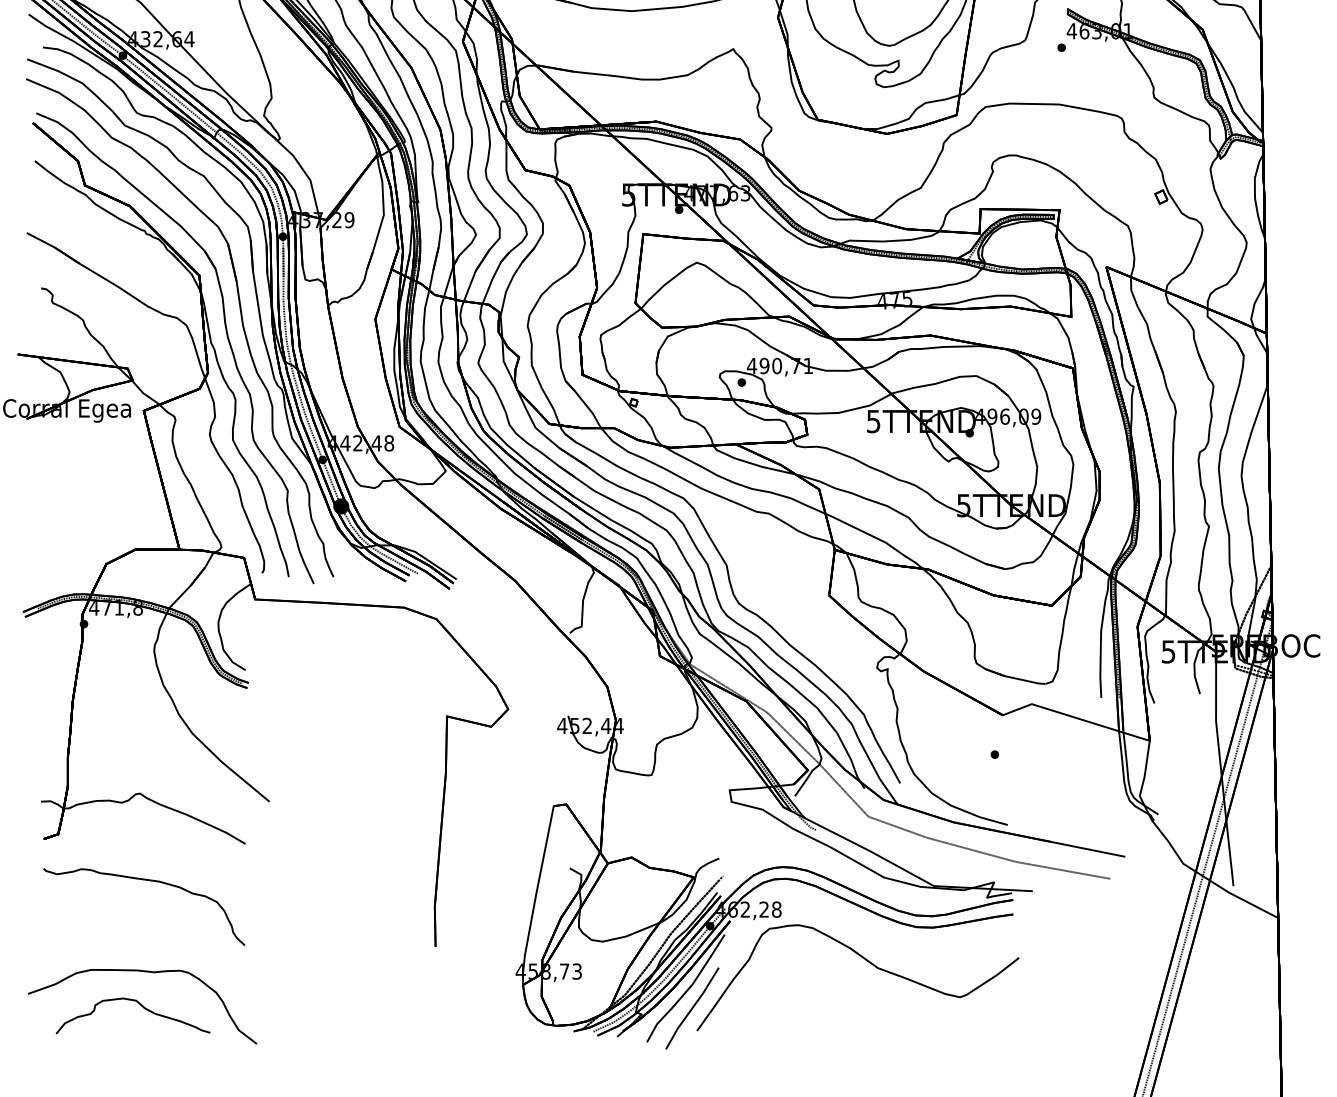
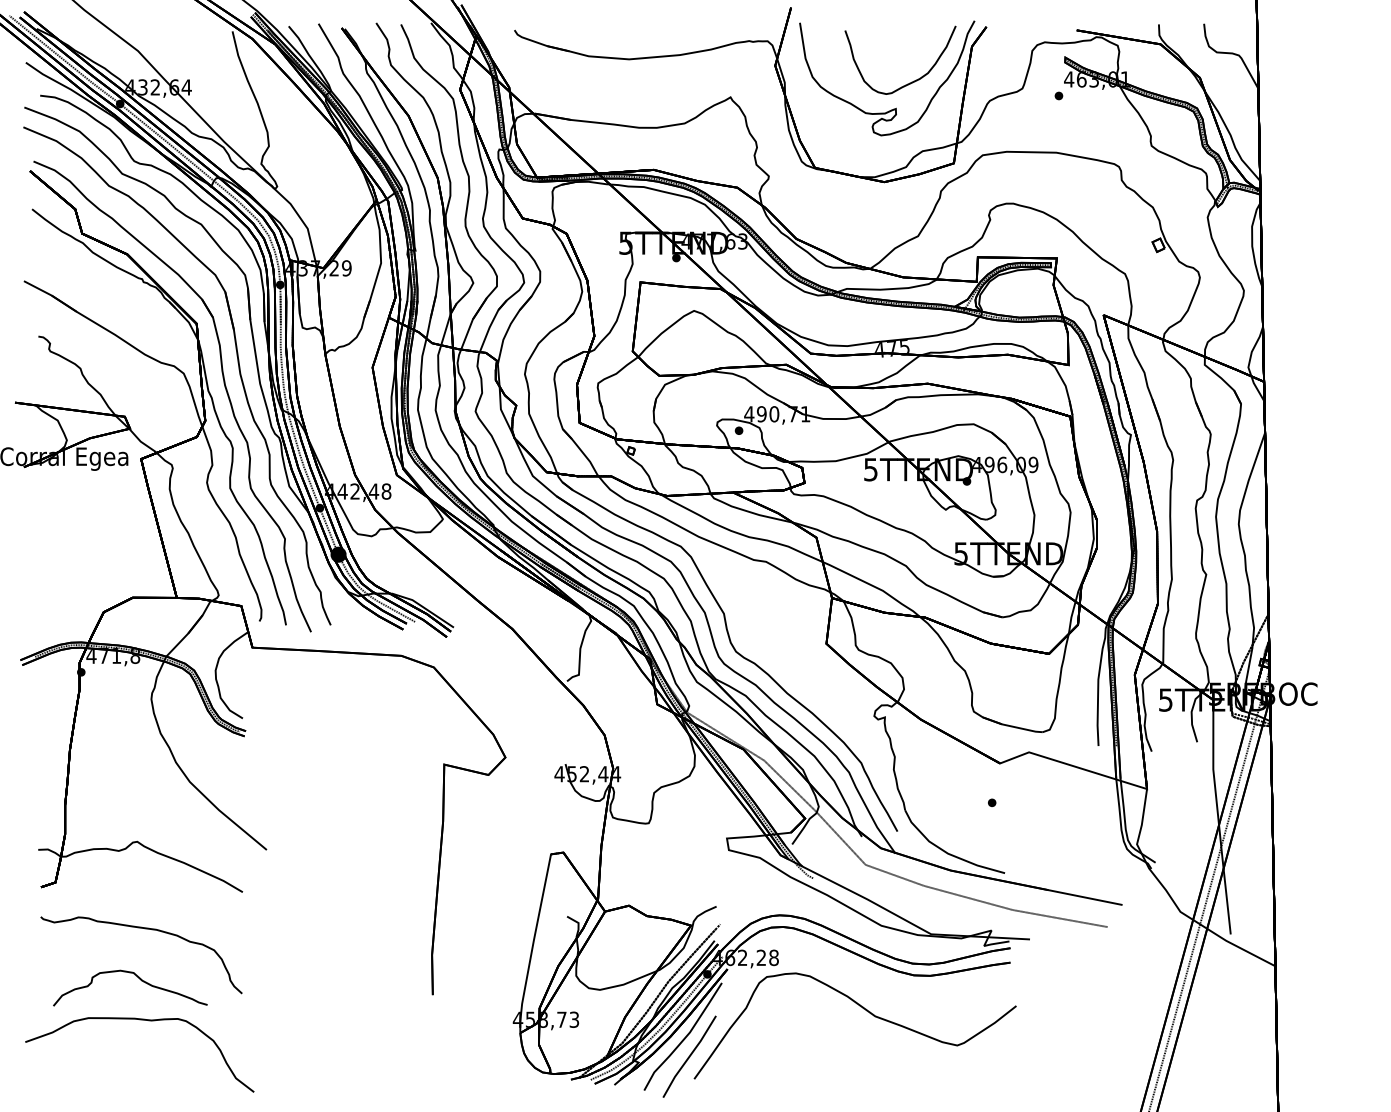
curve: (141, 1006) -> (138, 978), moved

